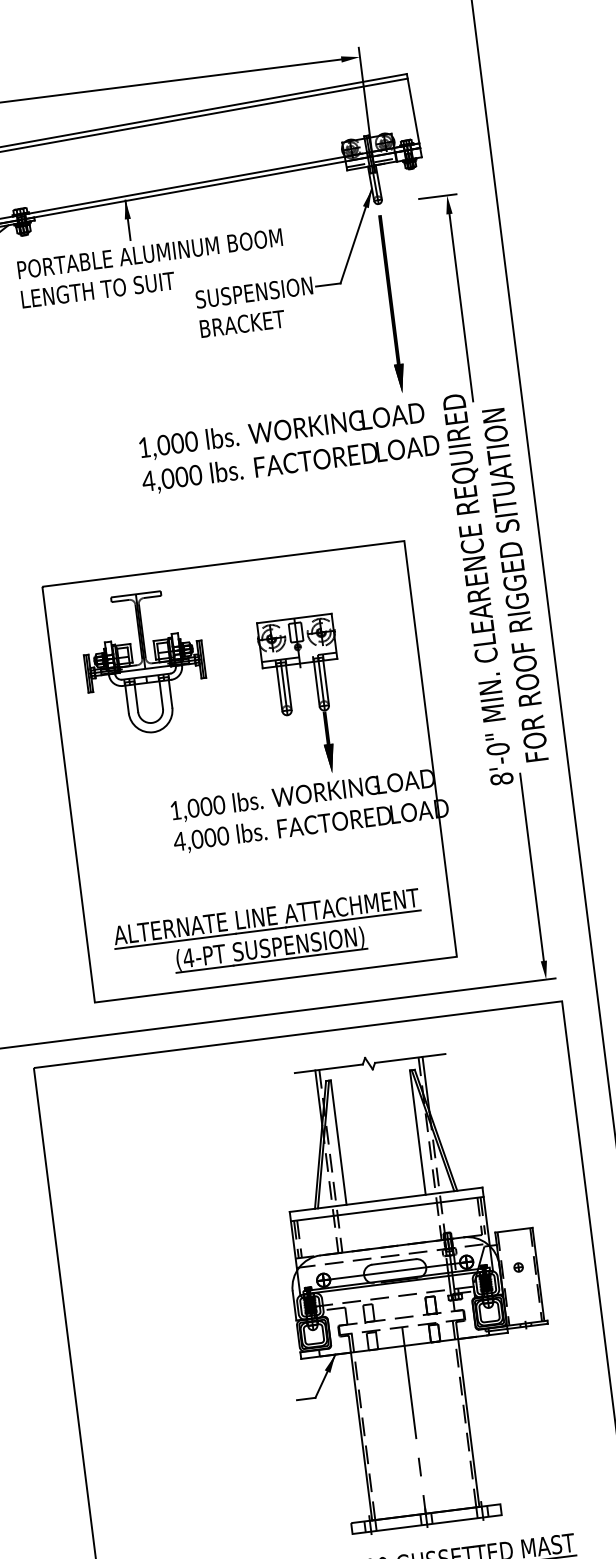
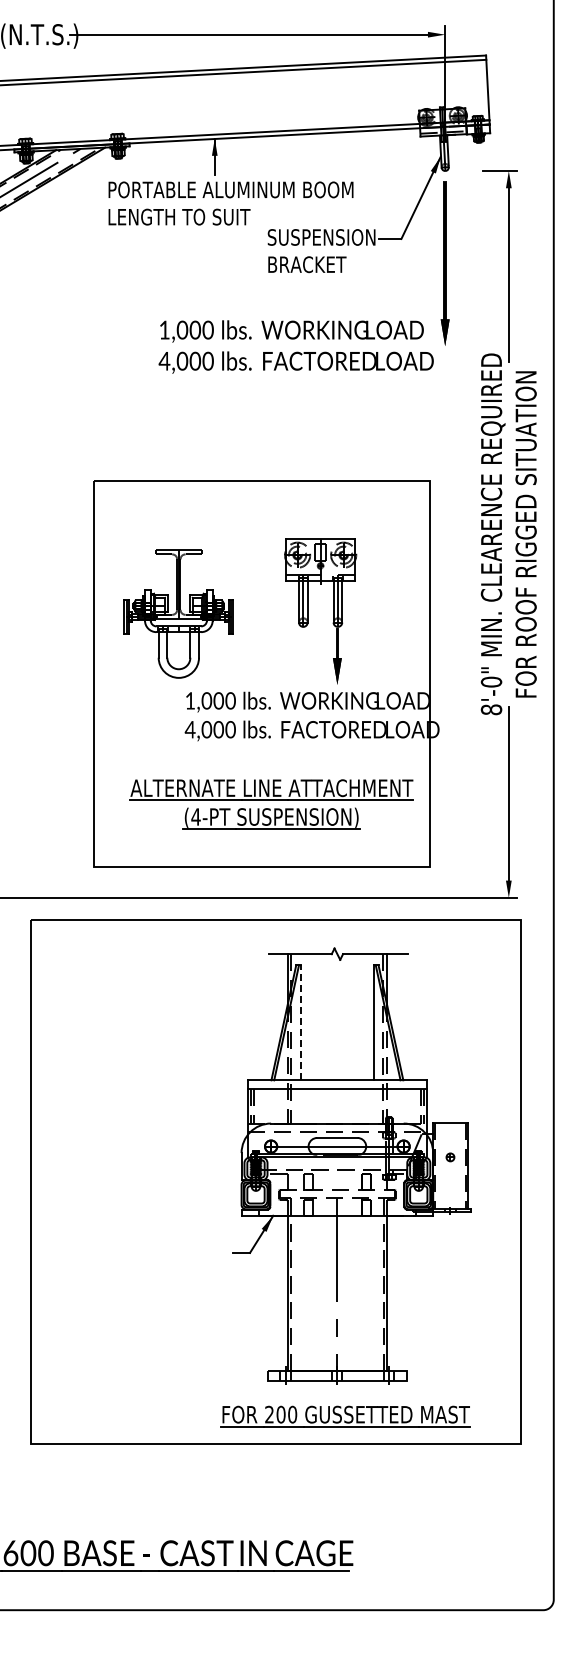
text: (287, 447) -> (295, 346), moved
part: (144, 662) -> (178, 613), moved
part: (268, 934) -> (271, 804), moved
line: (338, 1142) -> (300, 1022), solid -> dashed

